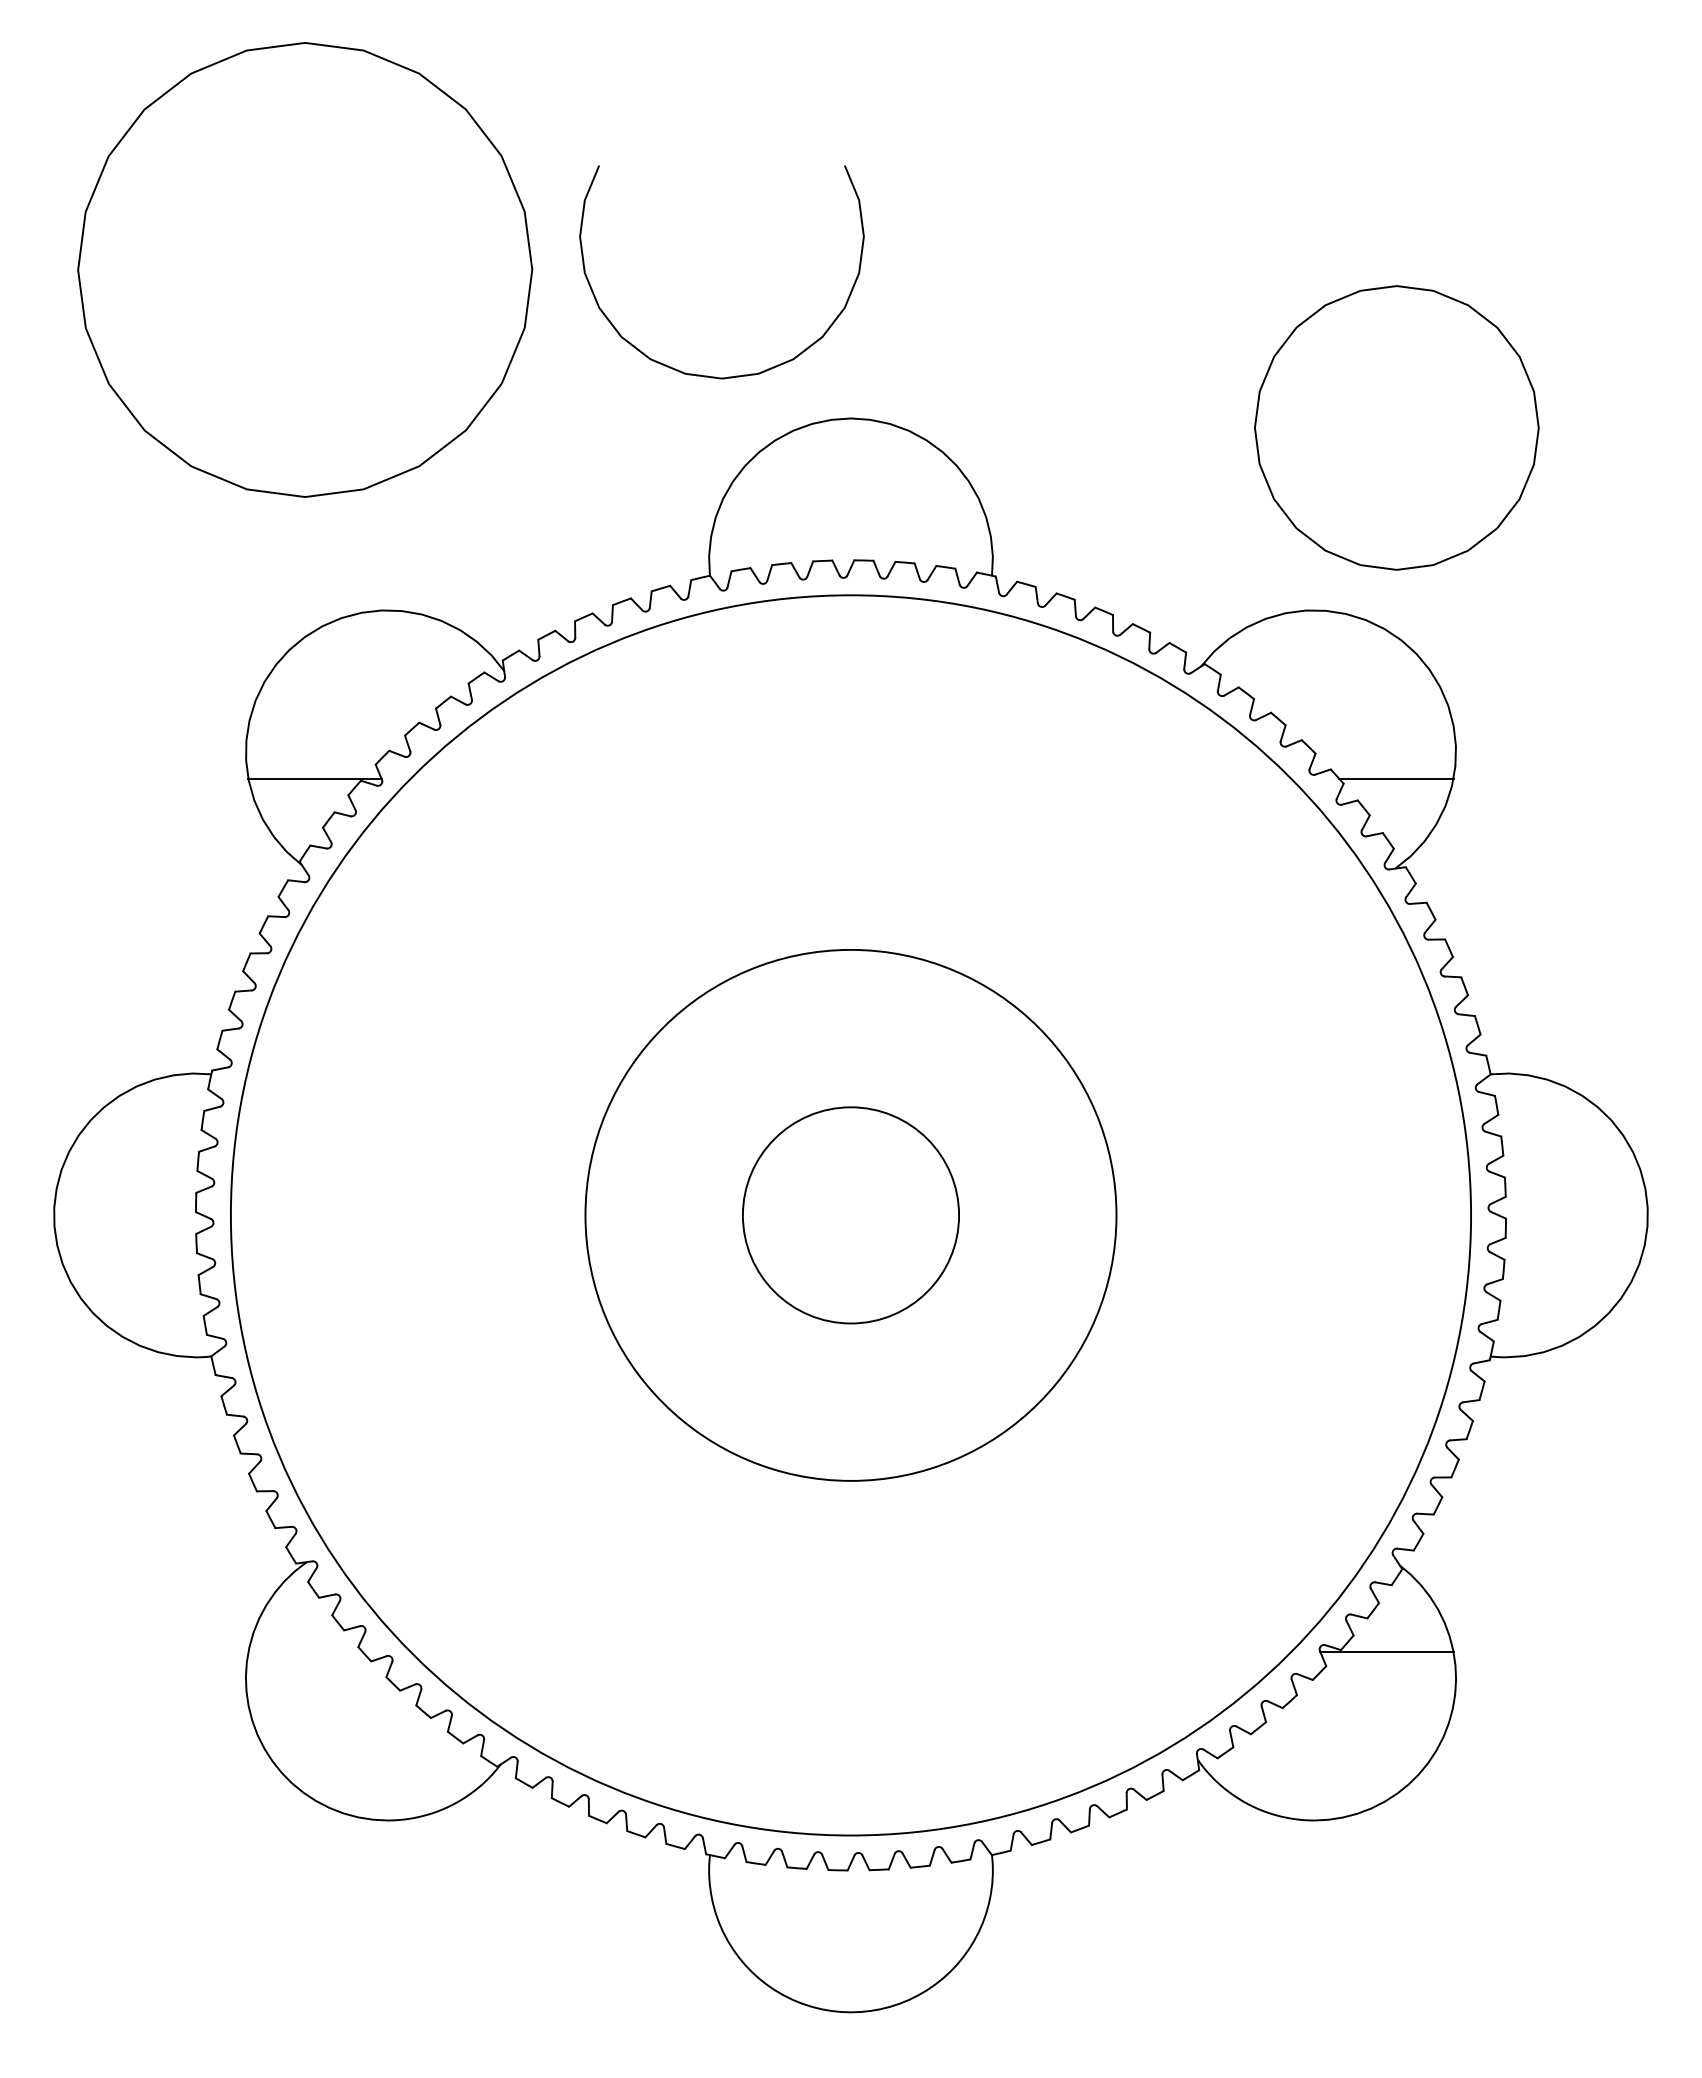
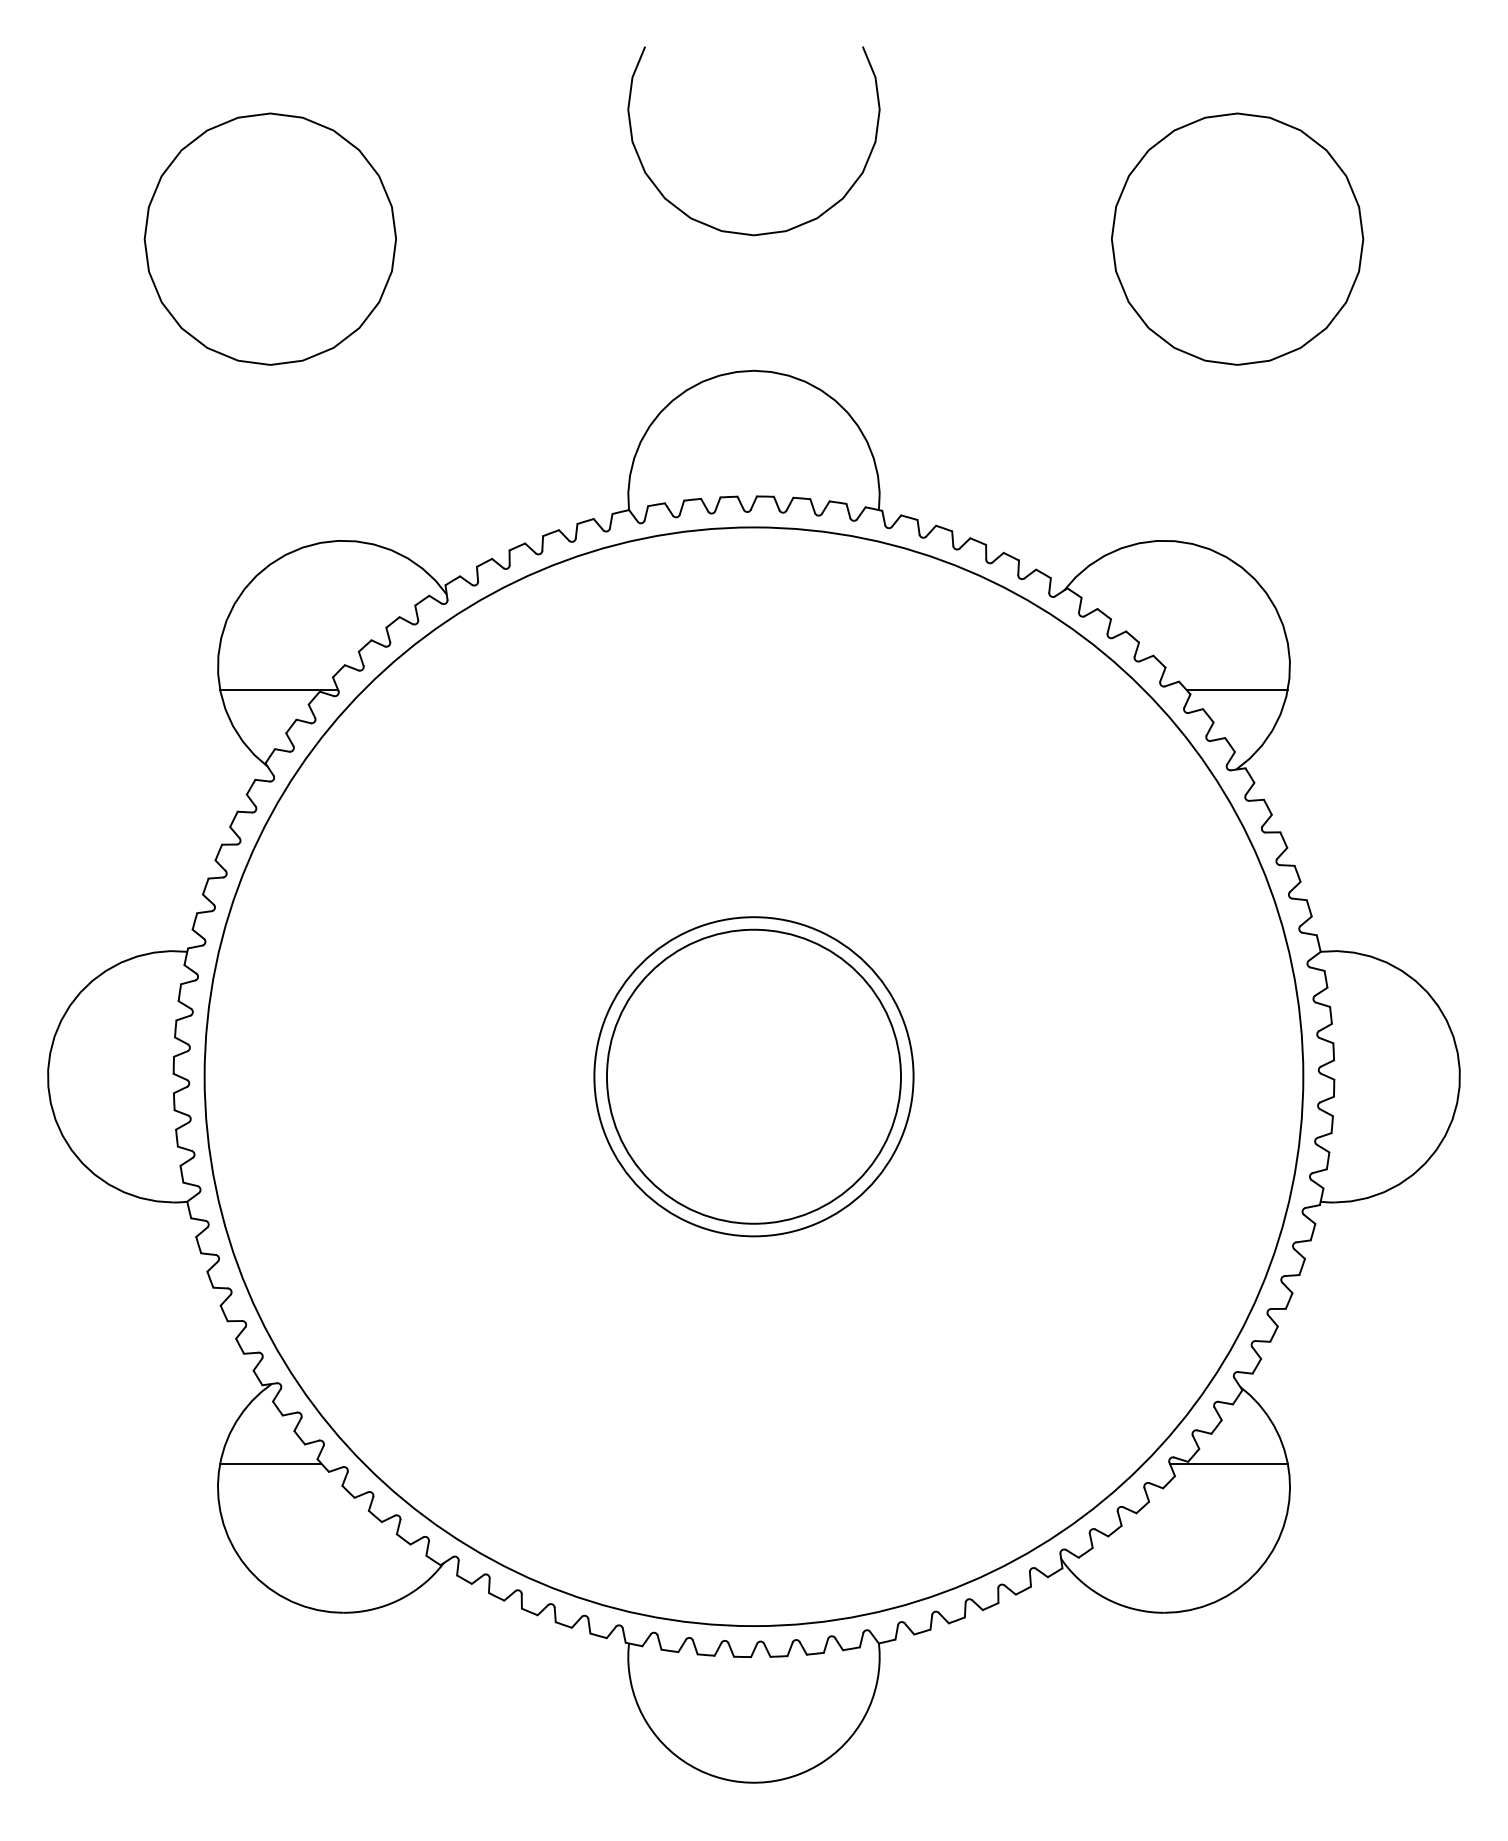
part: (304, 269) -> (269, 238), size x0.62
part: (708, 375) -> (742, 232), moved
part: (1396, 427) -> (1237, 238), moved
circle: (850, 1215) -> (753, 1076), size x0.62
circle: (850, 1215) -> (753, 1076), size x1.67
line: (305, 1652) -> (270, 1463), added

